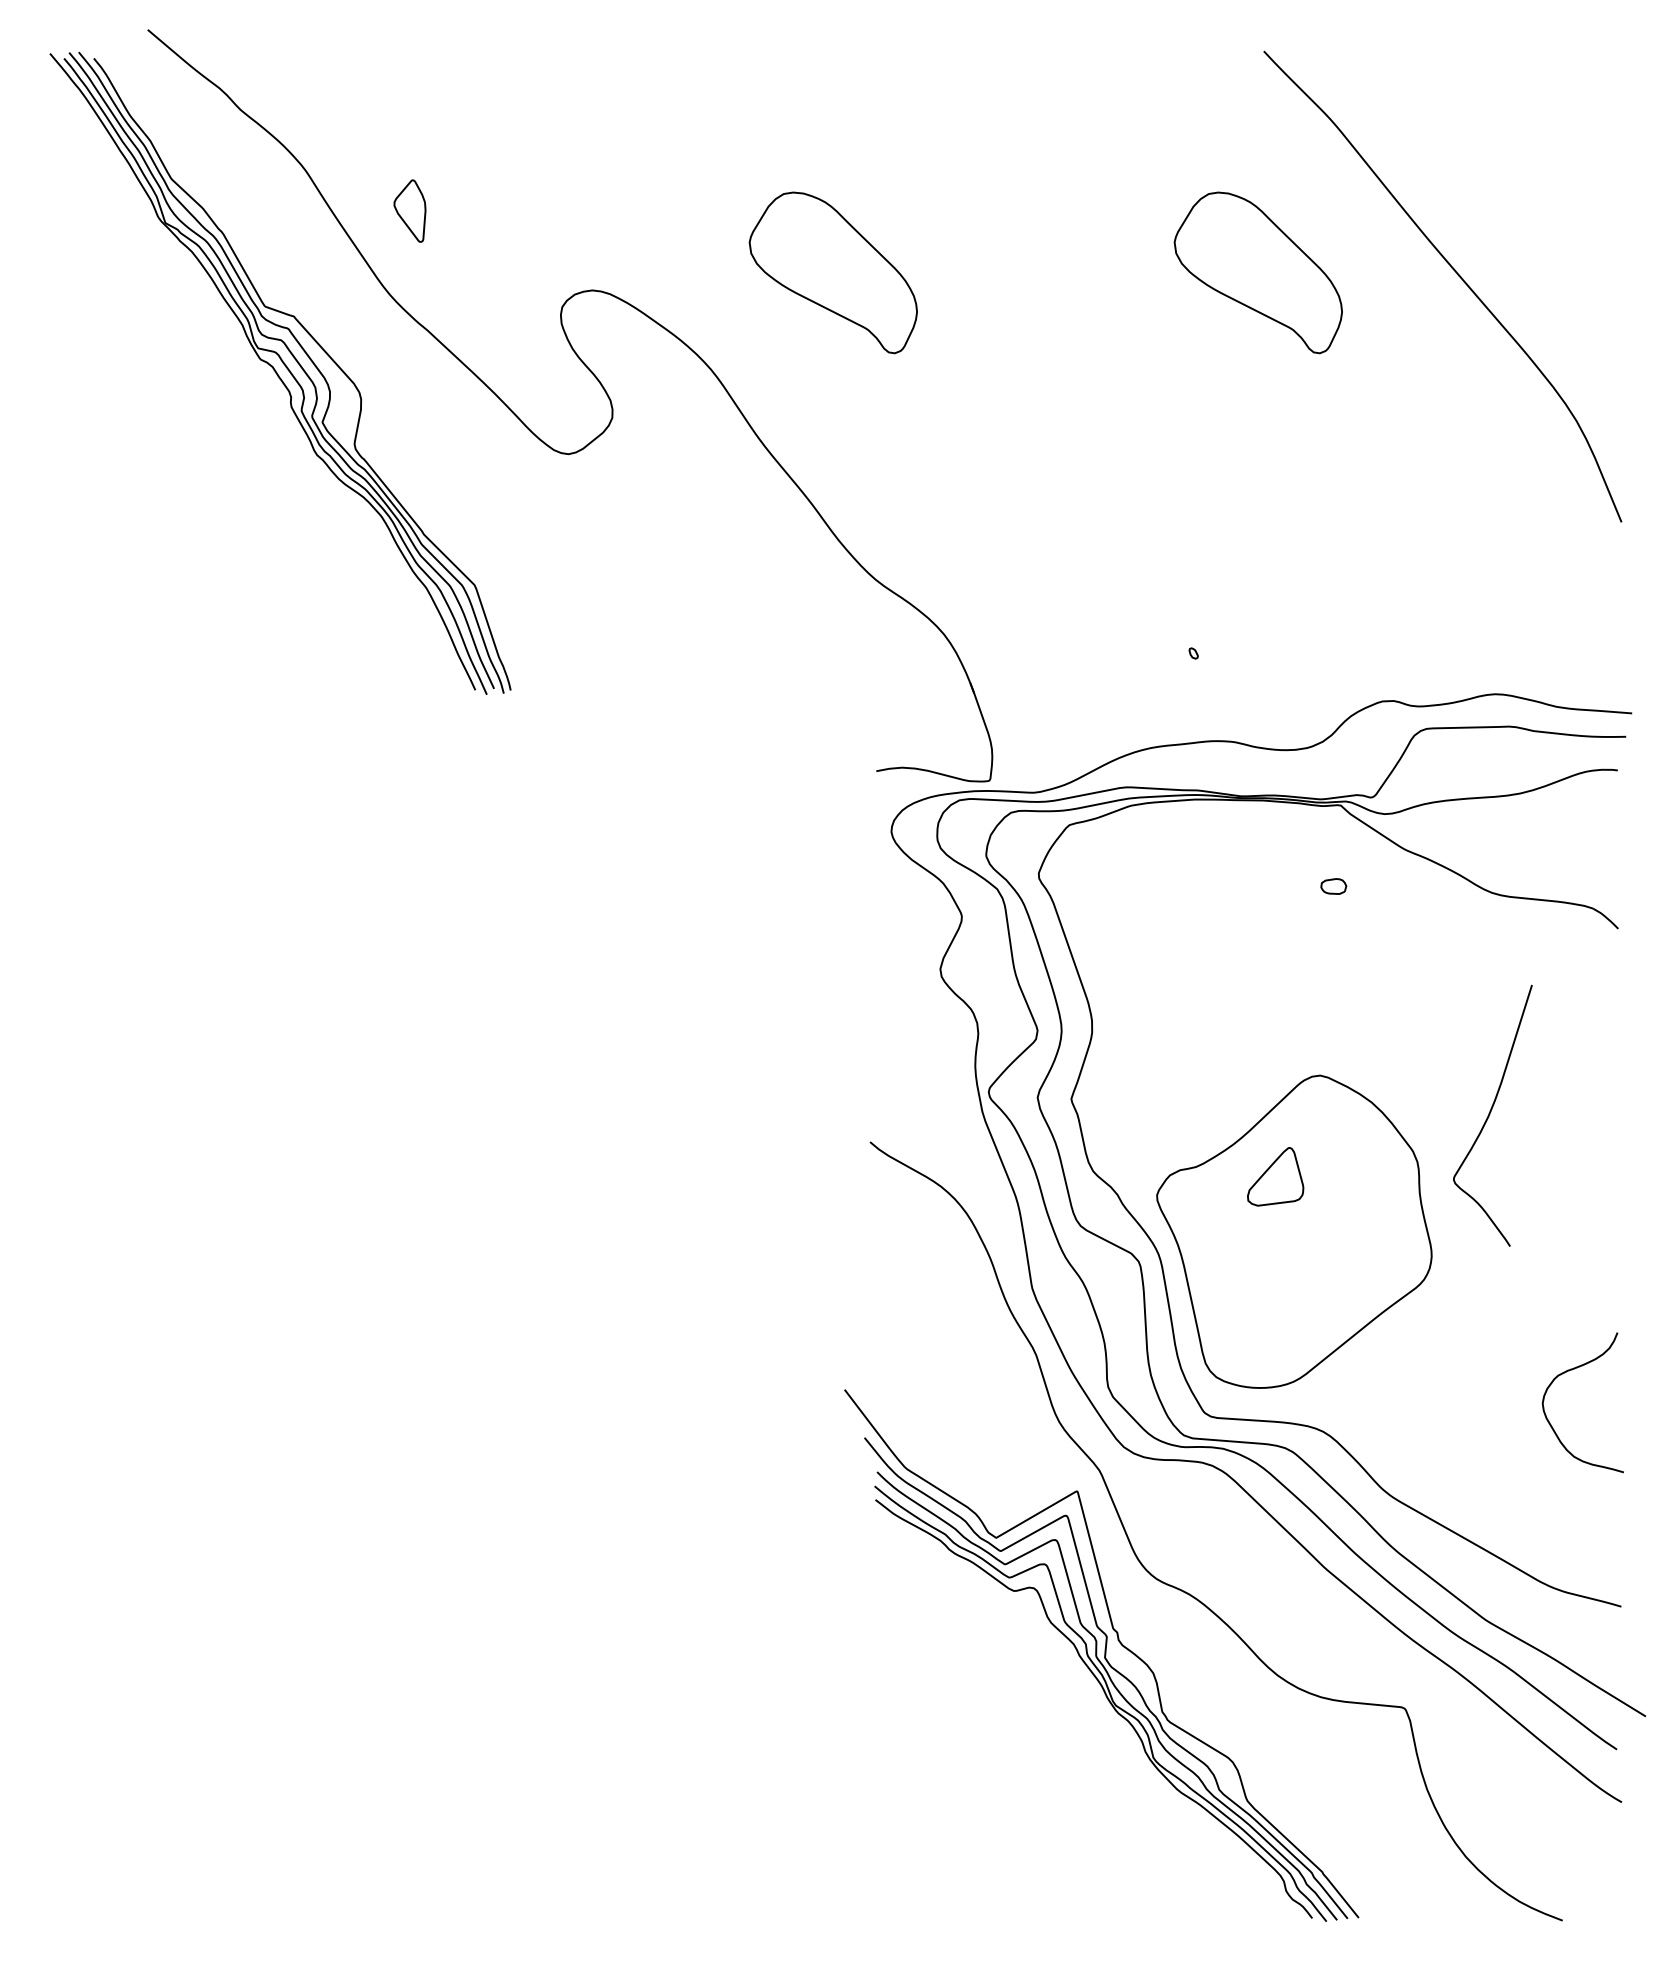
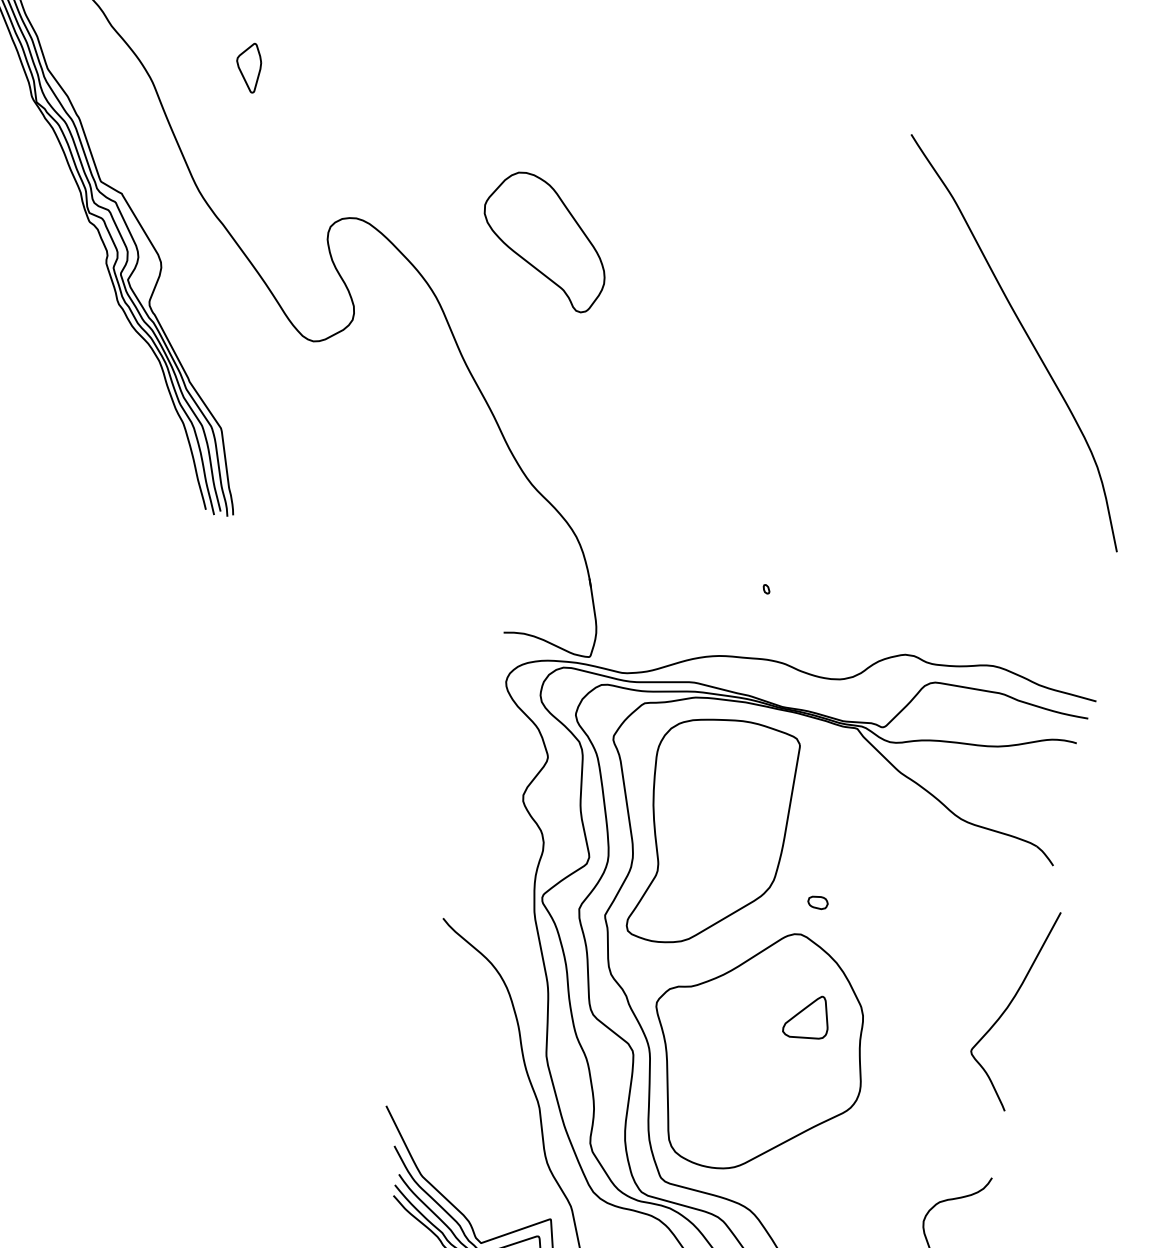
part: (409, 210) -> (248, 66), moved
part: (1257, 272) -> (873, 304), removed
part: (1333, 886) -> (817, 902), moved
part: (1186, 971) -> (713, 834), added
curve: (1490, 1114) -> (1009, 1006), moved
part: (1275, 1176) -> (807, 1016), moved

